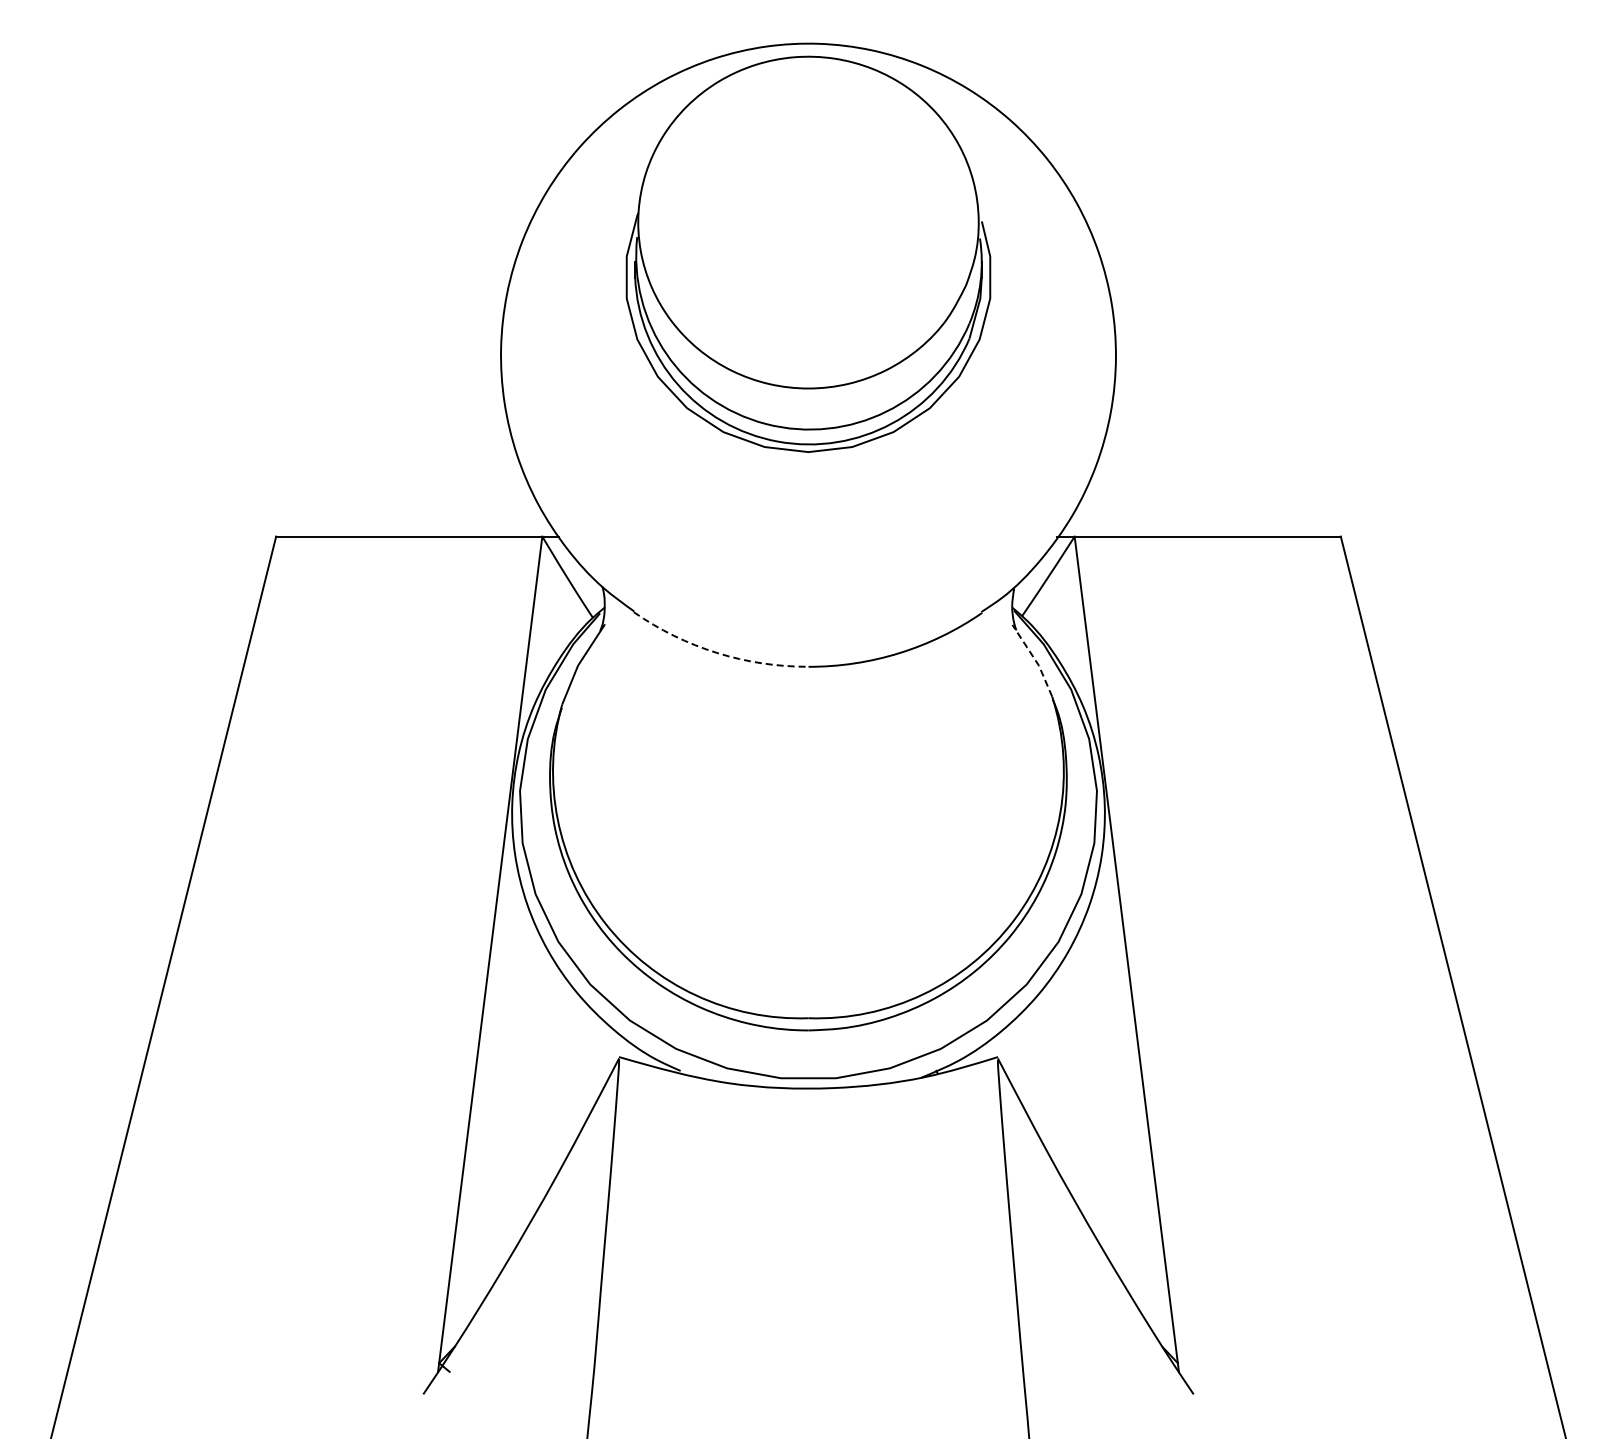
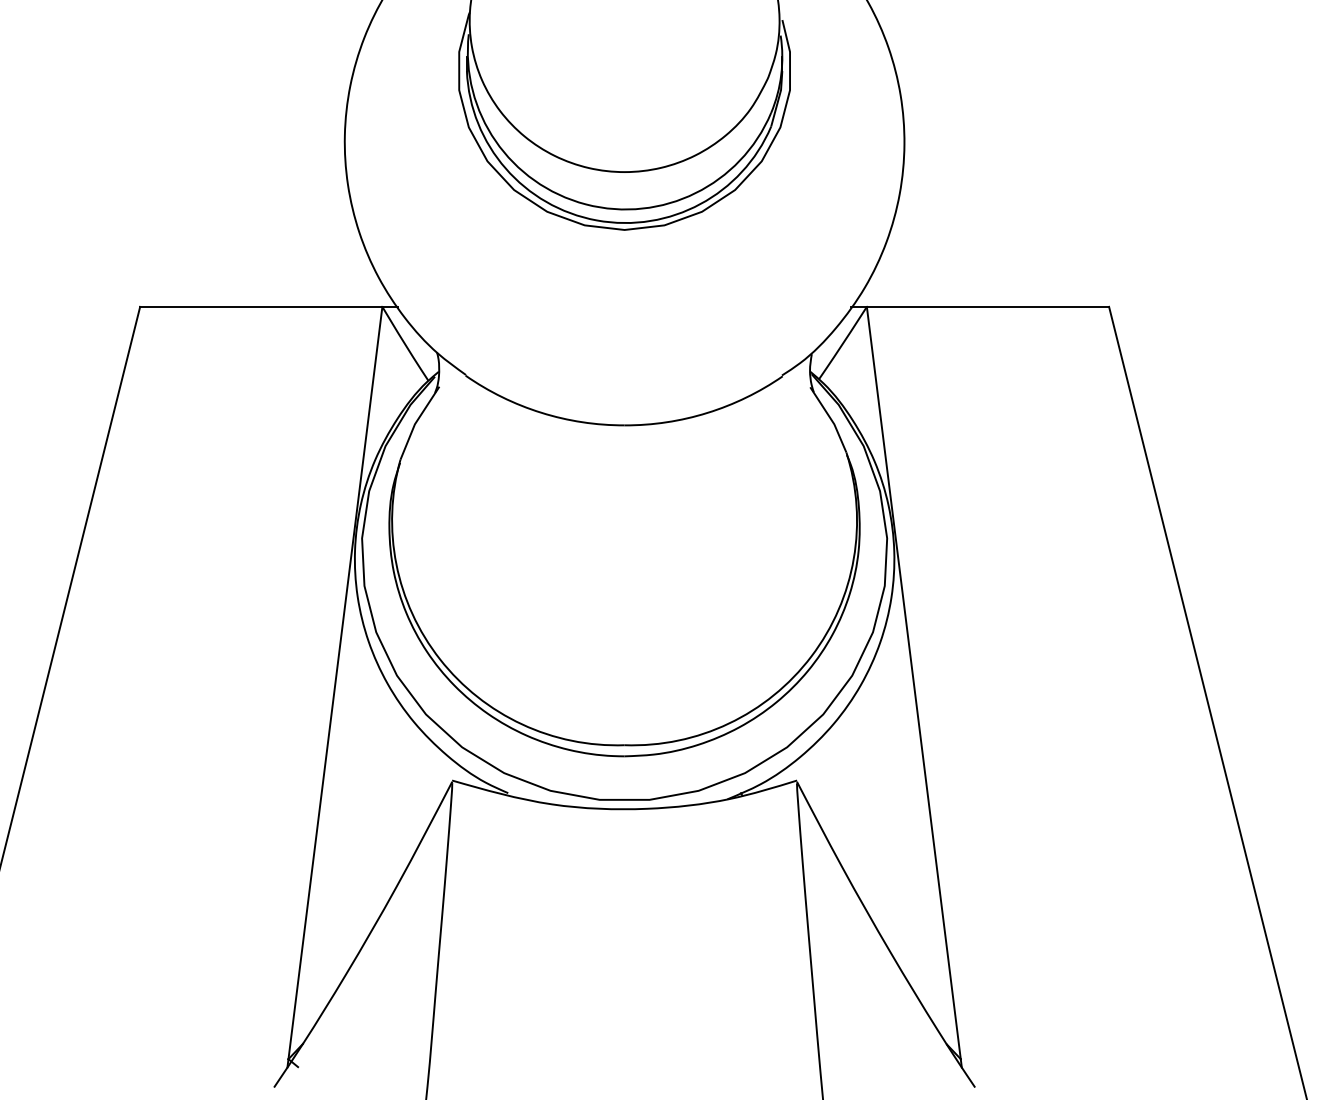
arc: (716, 652) -> (540, 412), dashed -> solid
line: (1035, 659) -> (831, 418), dashed -> solid

